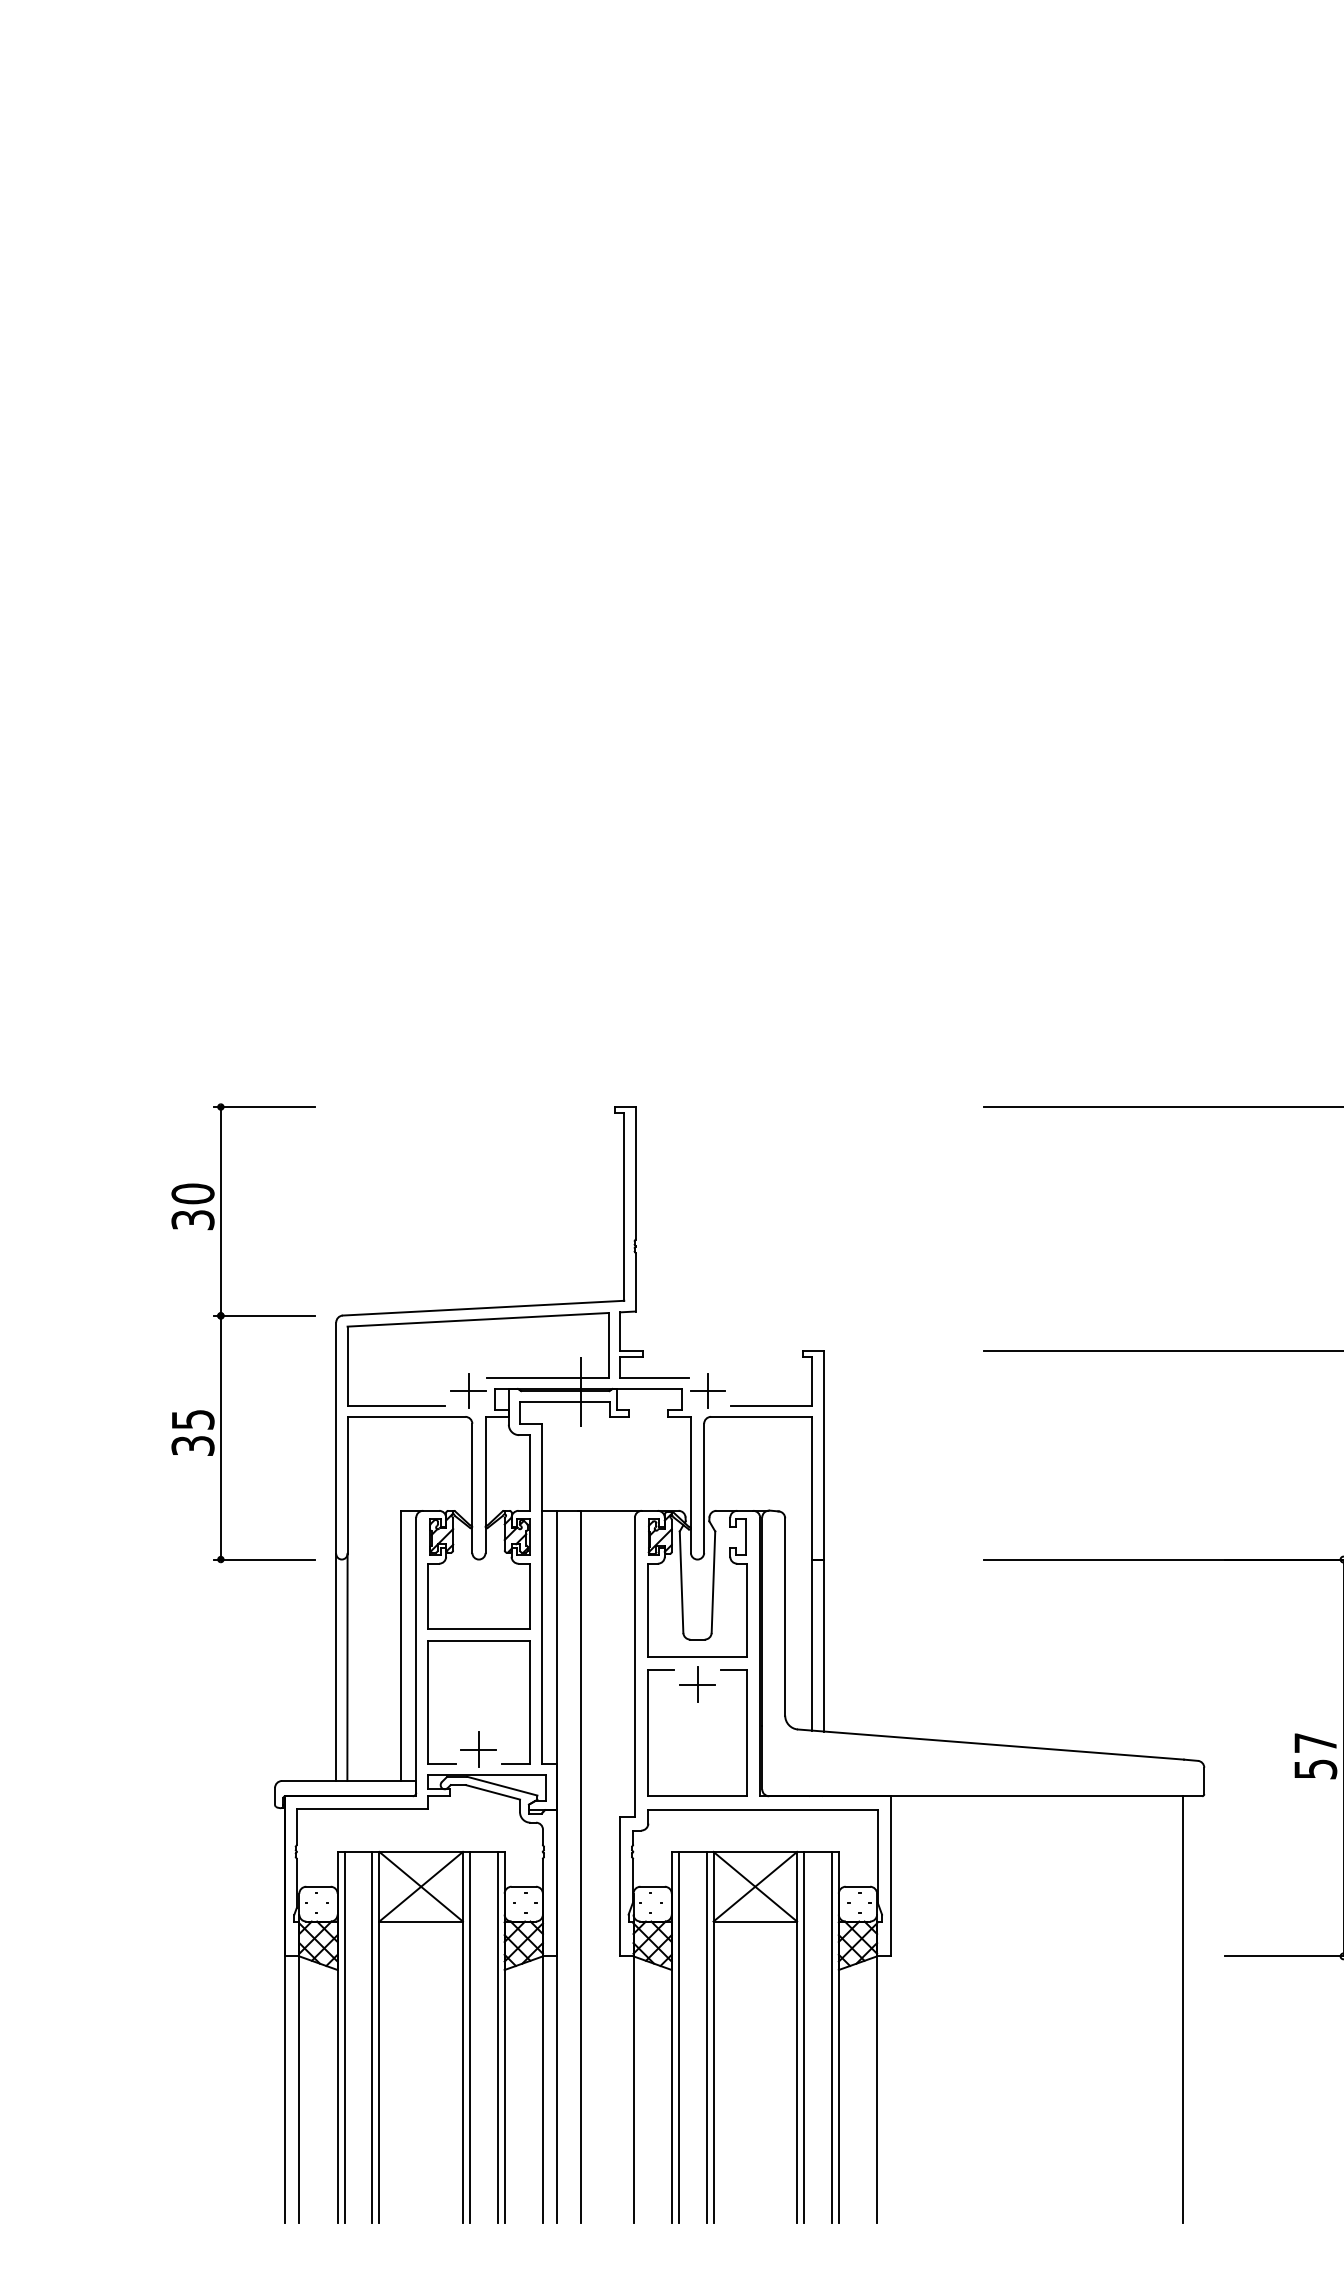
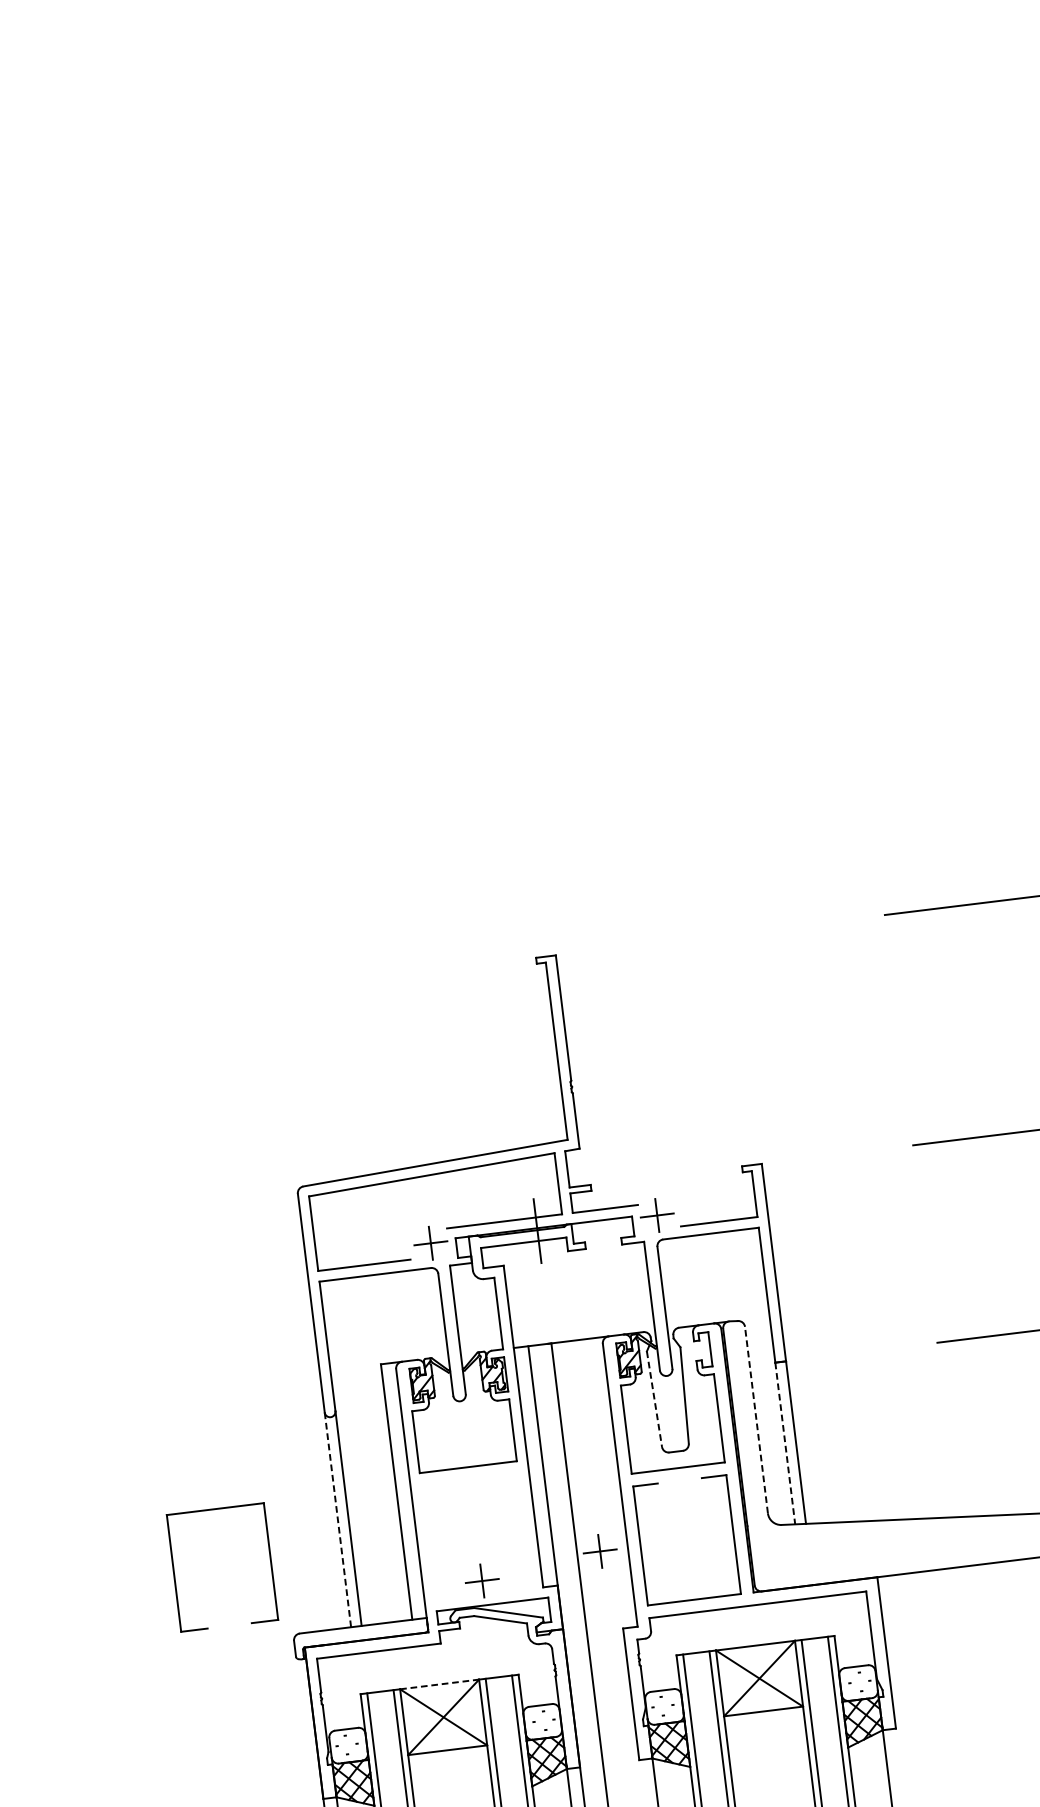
part: (243, 1316) -> (209, 1198), removed
line: (681, 1582) -> (654, 1399), solid -> dashed
line: (785, 1616) -> (756, 1419), solid -> dashed
line: (812, 1645) -> (785, 1443), solid -> dashed
line: (336, 1667) -> (338, 1519), solid -> dashed
part: (697, 1684) -> (600, 1551), moved
part: (428, 1702) -> (174, 1573), moved
line: (421, 1851) -> (439, 1683), solid -> dashed

